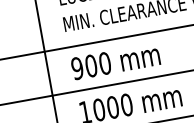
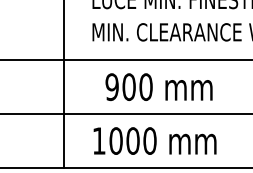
text: (115, 62) -> (158, 87), moved

